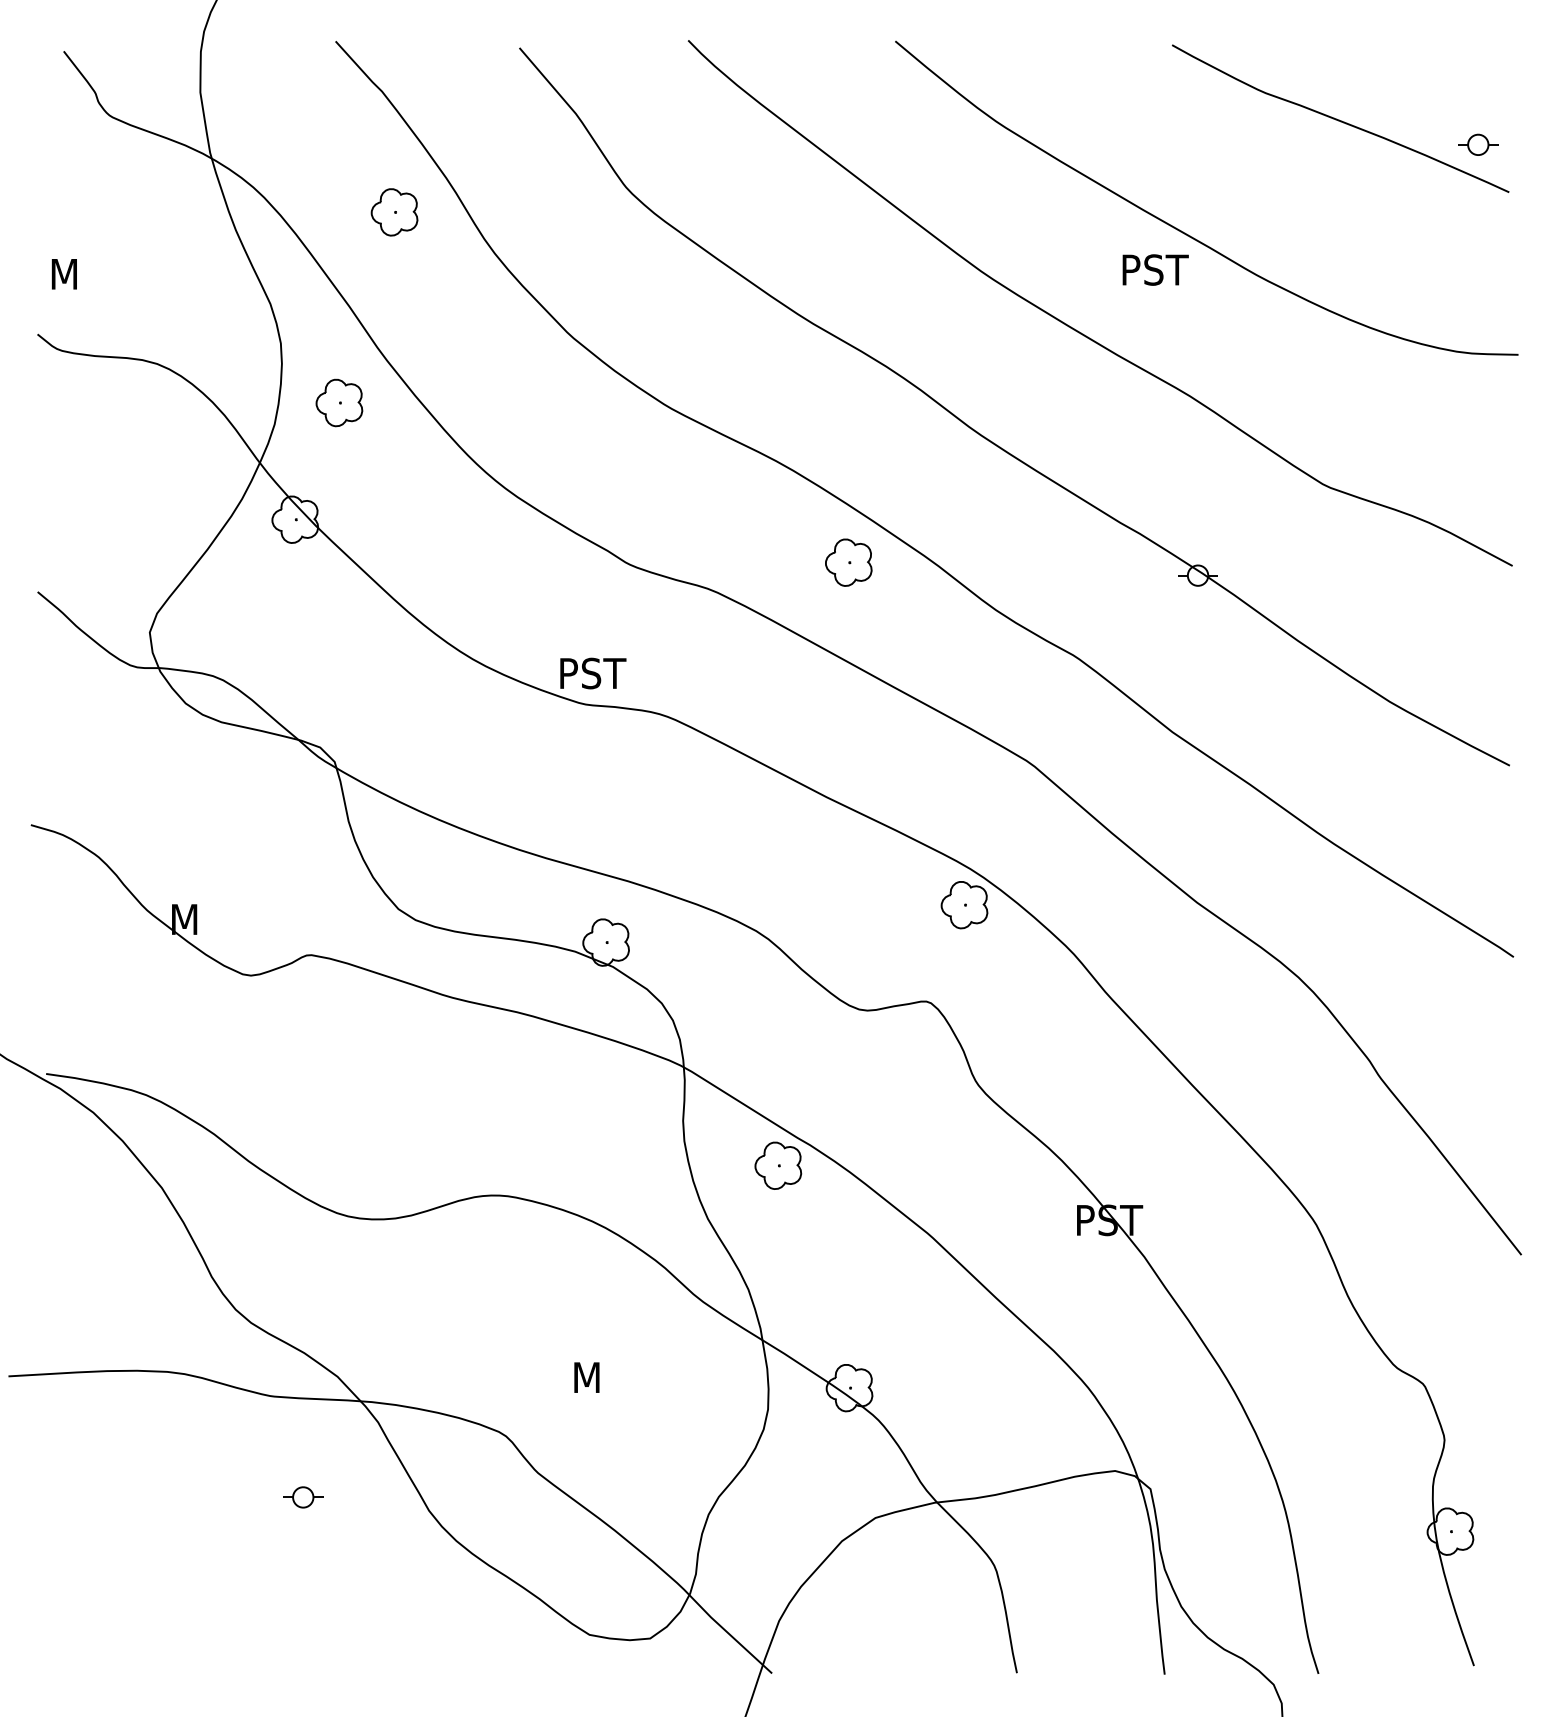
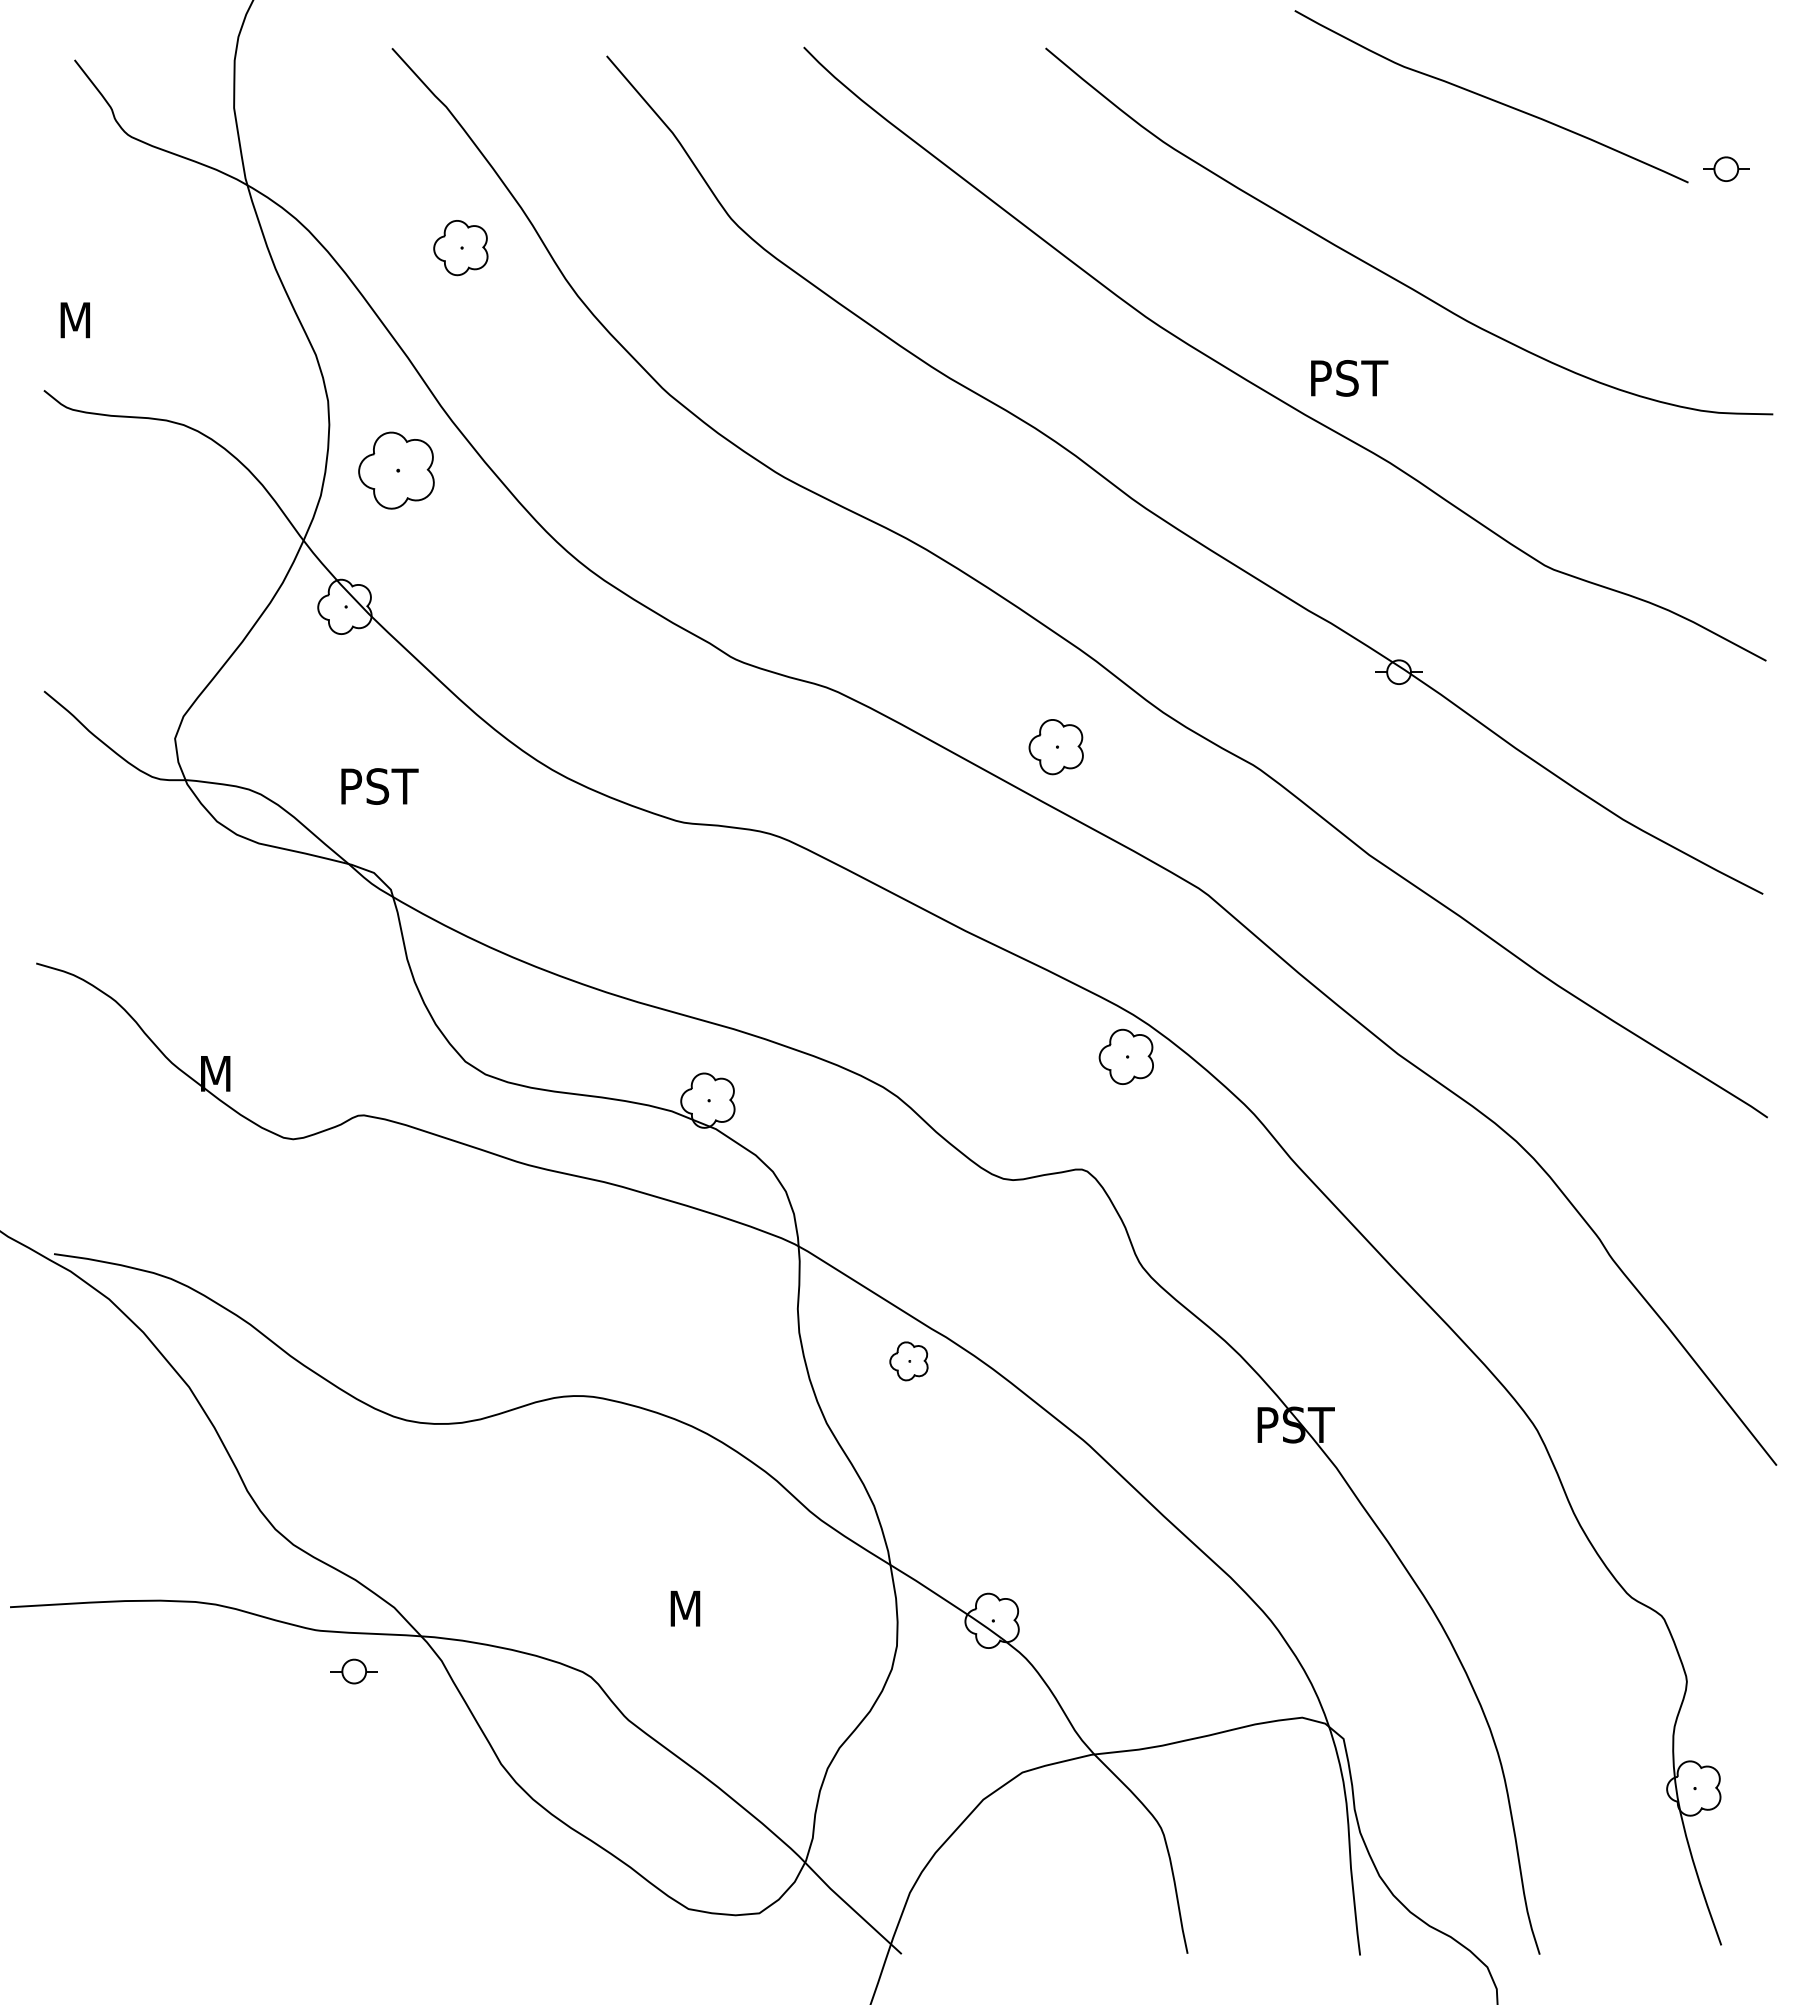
curve: (1340, 120) -> (1491, 98), moved
text: (1155, 270) -> (1349, 378), moved
part: (339, 402) -> (396, 470), size x1.4
part: (848, 563) -> (1055, 747), moved
text: (592, 673) -> (379, 786), moved
part: (777, 1165) -> (908, 1361), size x0.7
part: (302, 1497) -> (353, 1671), moved

